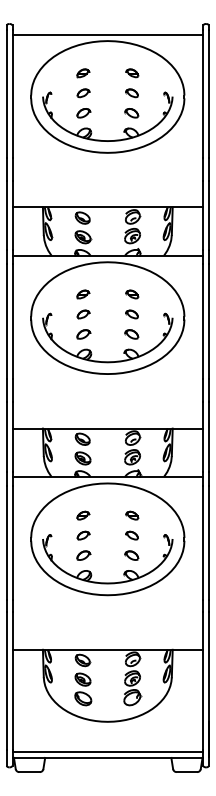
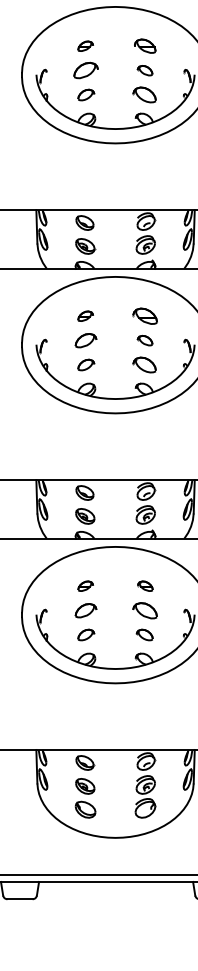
part: (132, 73) -> (145, 46), size x1.4
part: (83, 93) -> (85, 70), size x1.6
part: (131, 113) -> (144, 95), size x1.4
part: (132, 294) -> (145, 316), size x1.6
part: (83, 314) -> (85, 340), size x1.4
part: (131, 334) -> (144, 365), size x1.4
part: (83, 535) -> (85, 610), size x1.4
part: (131, 535) -> (144, 610), size x1.6

